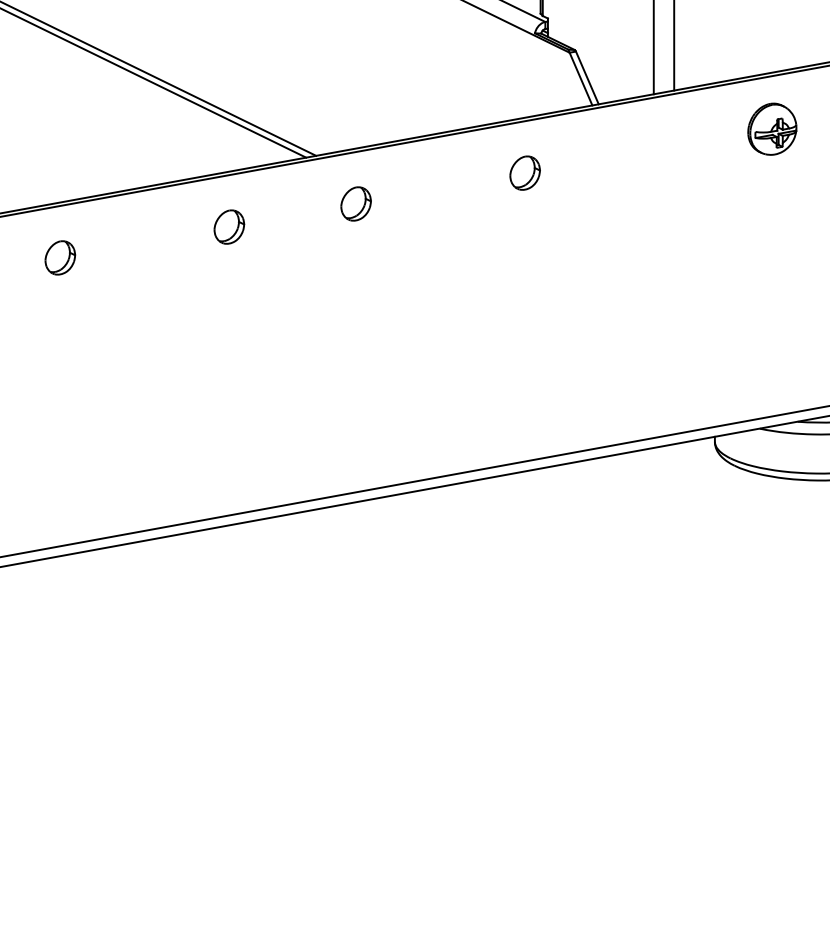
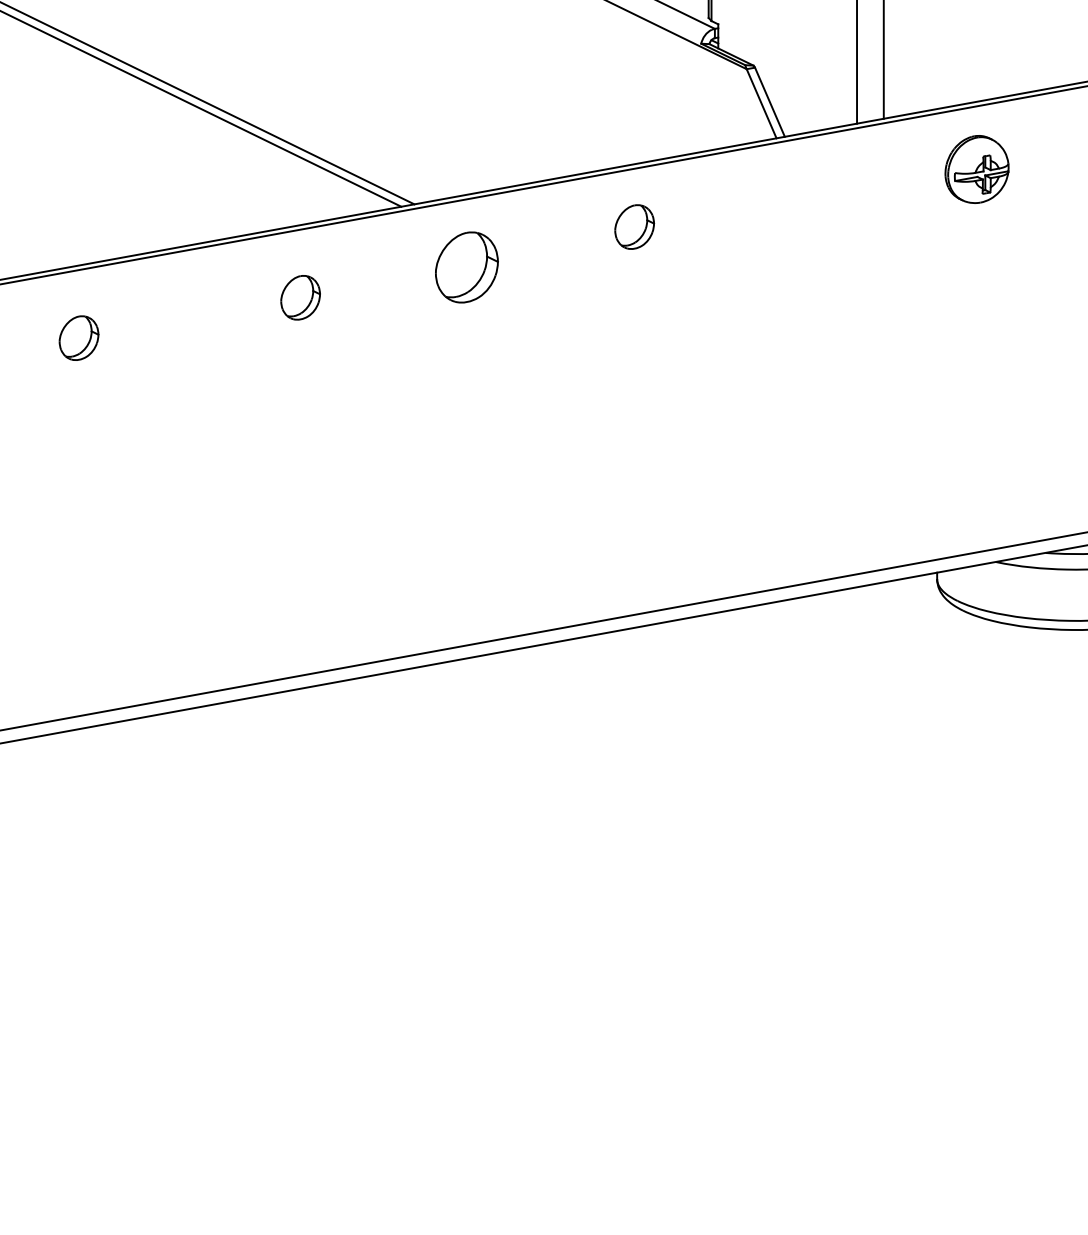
part: (772, 128) -> (977, 168), moved
part: (524, 172) -> (633, 226), moved
part: (355, 203) -> (466, 266), size x1.6

